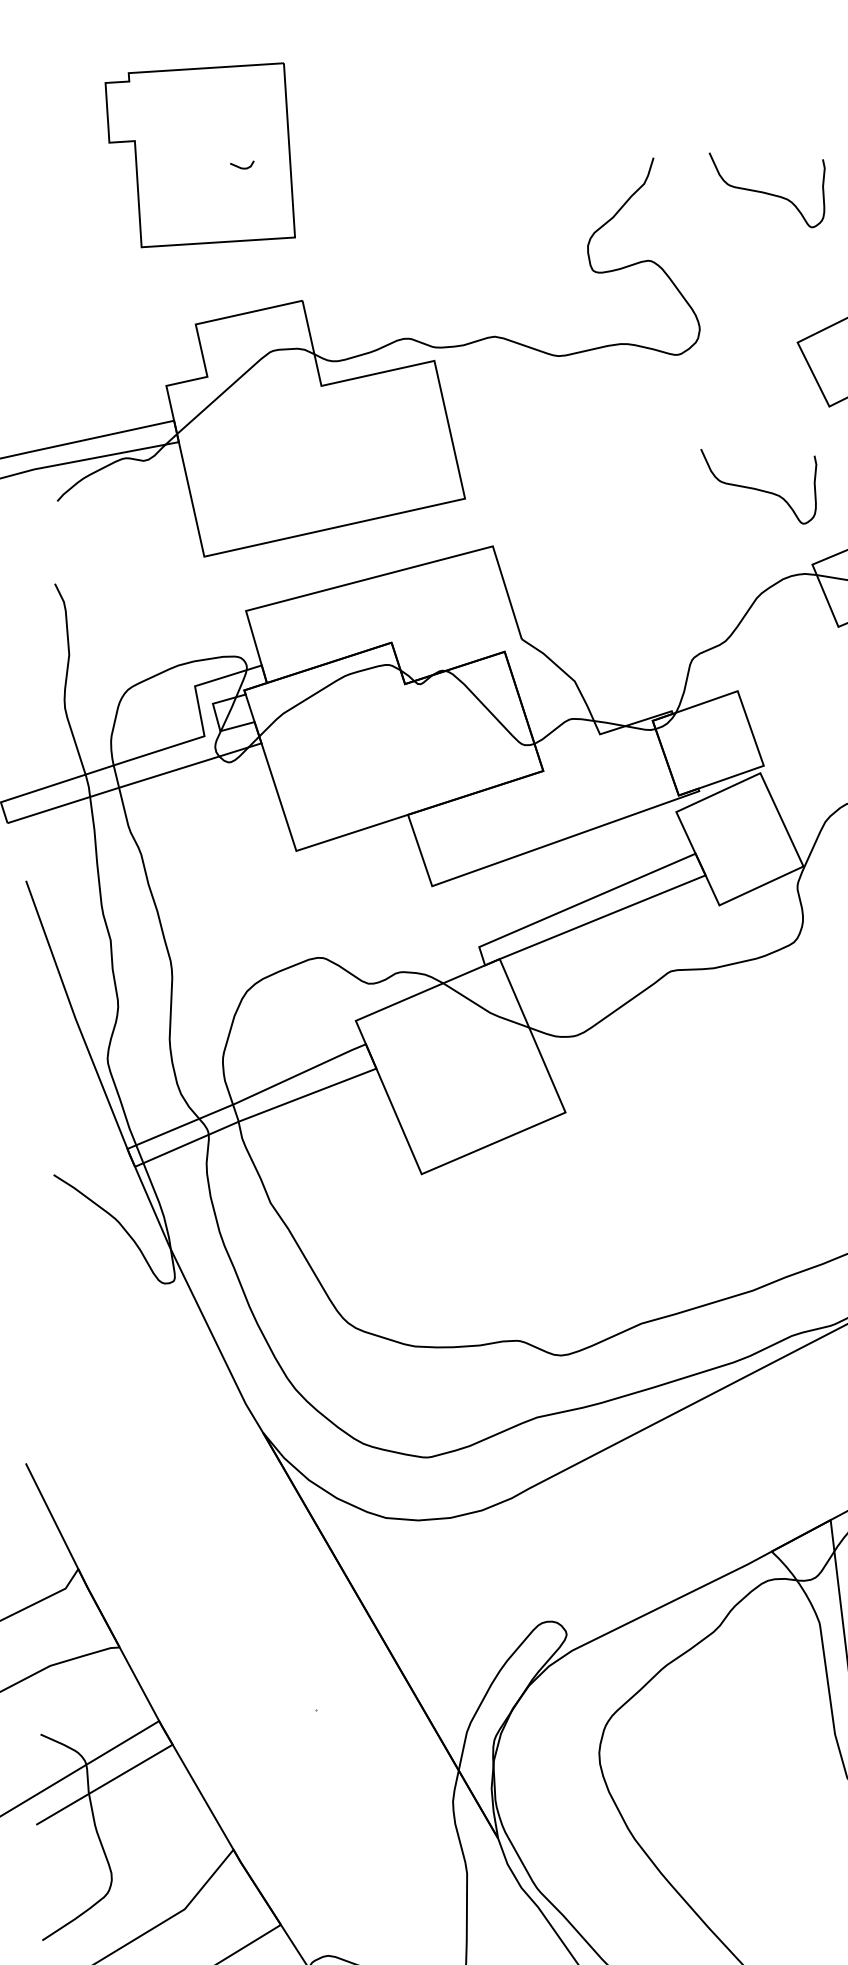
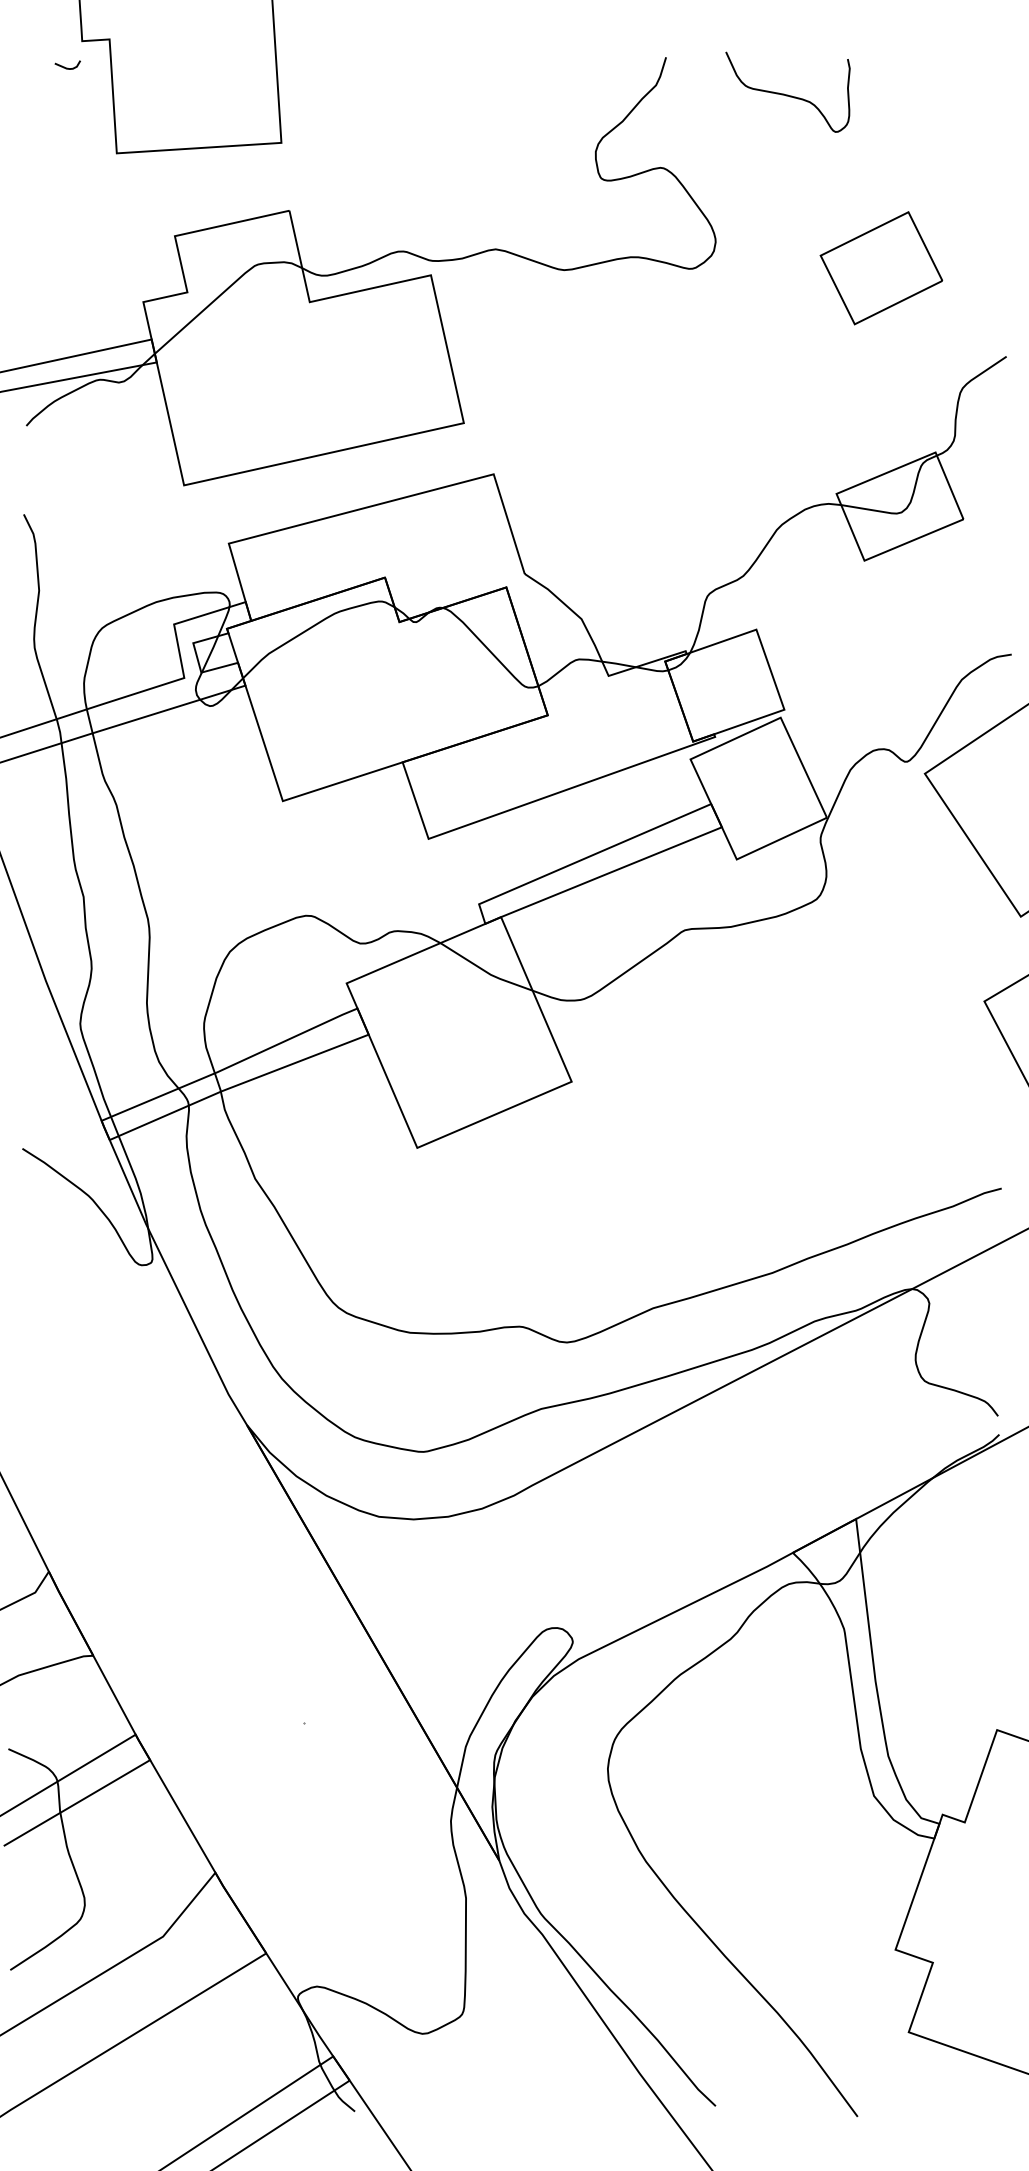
curve: (241, 167) -> (67, 67), moved
curve: (758, 488) -> (778, 412), removed

